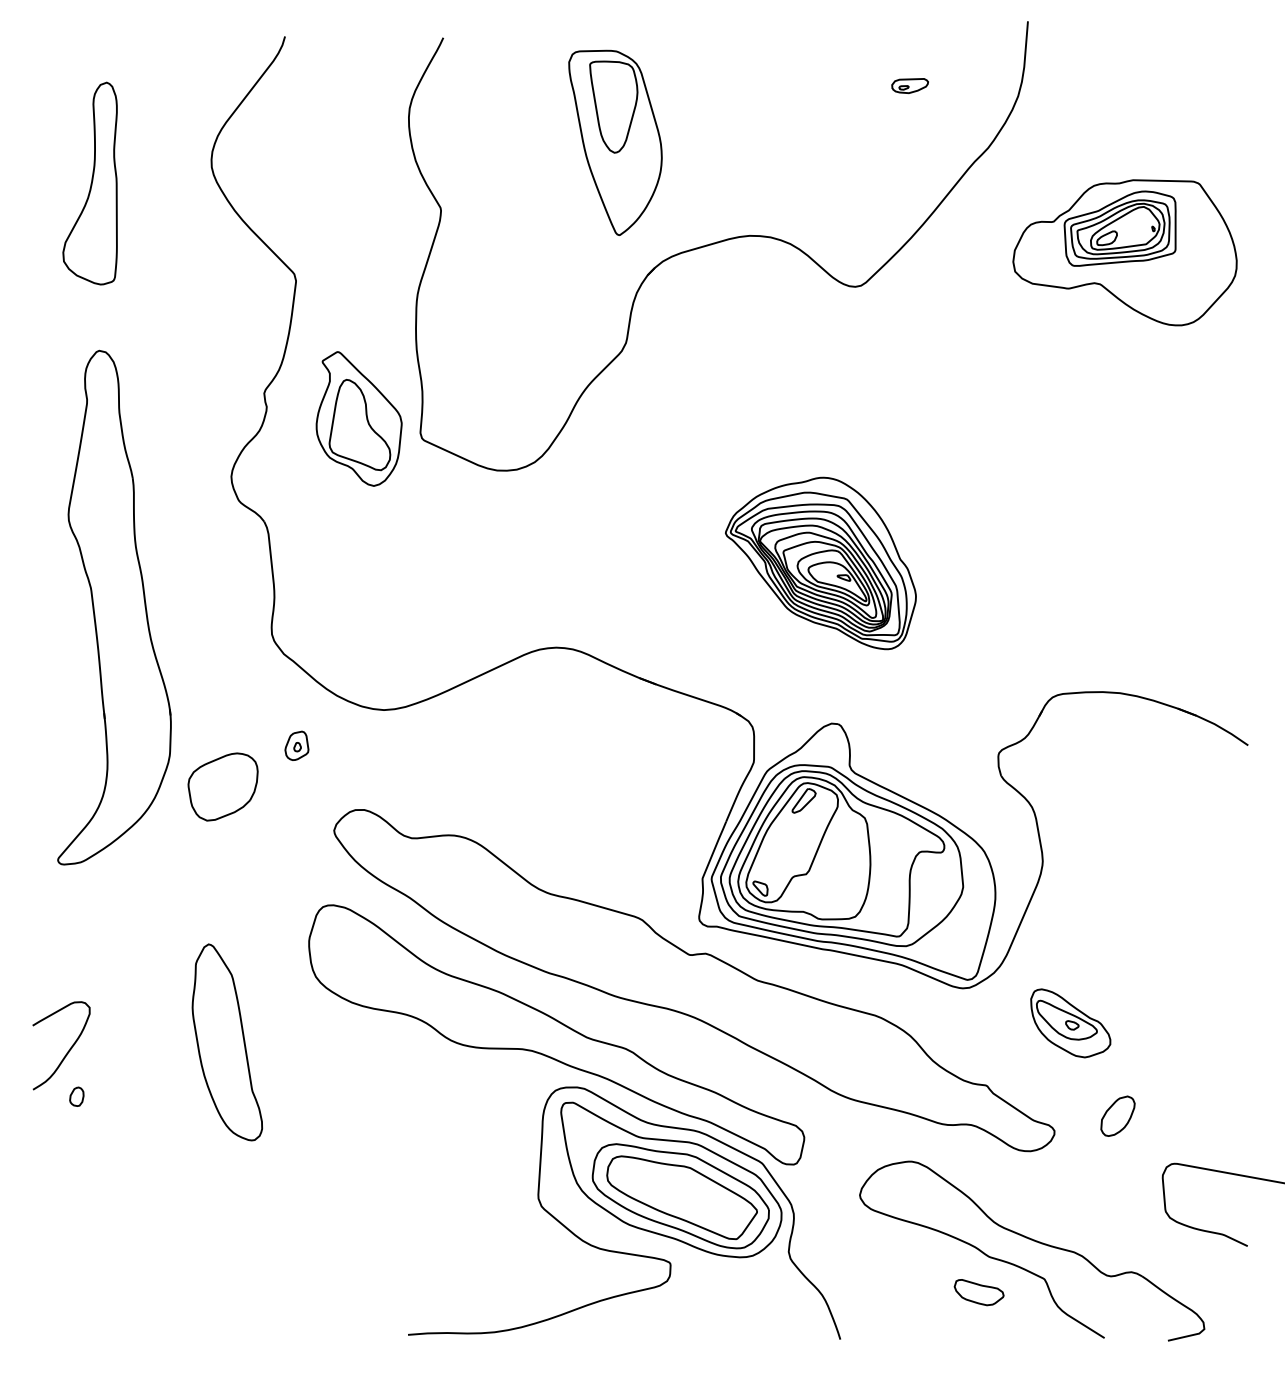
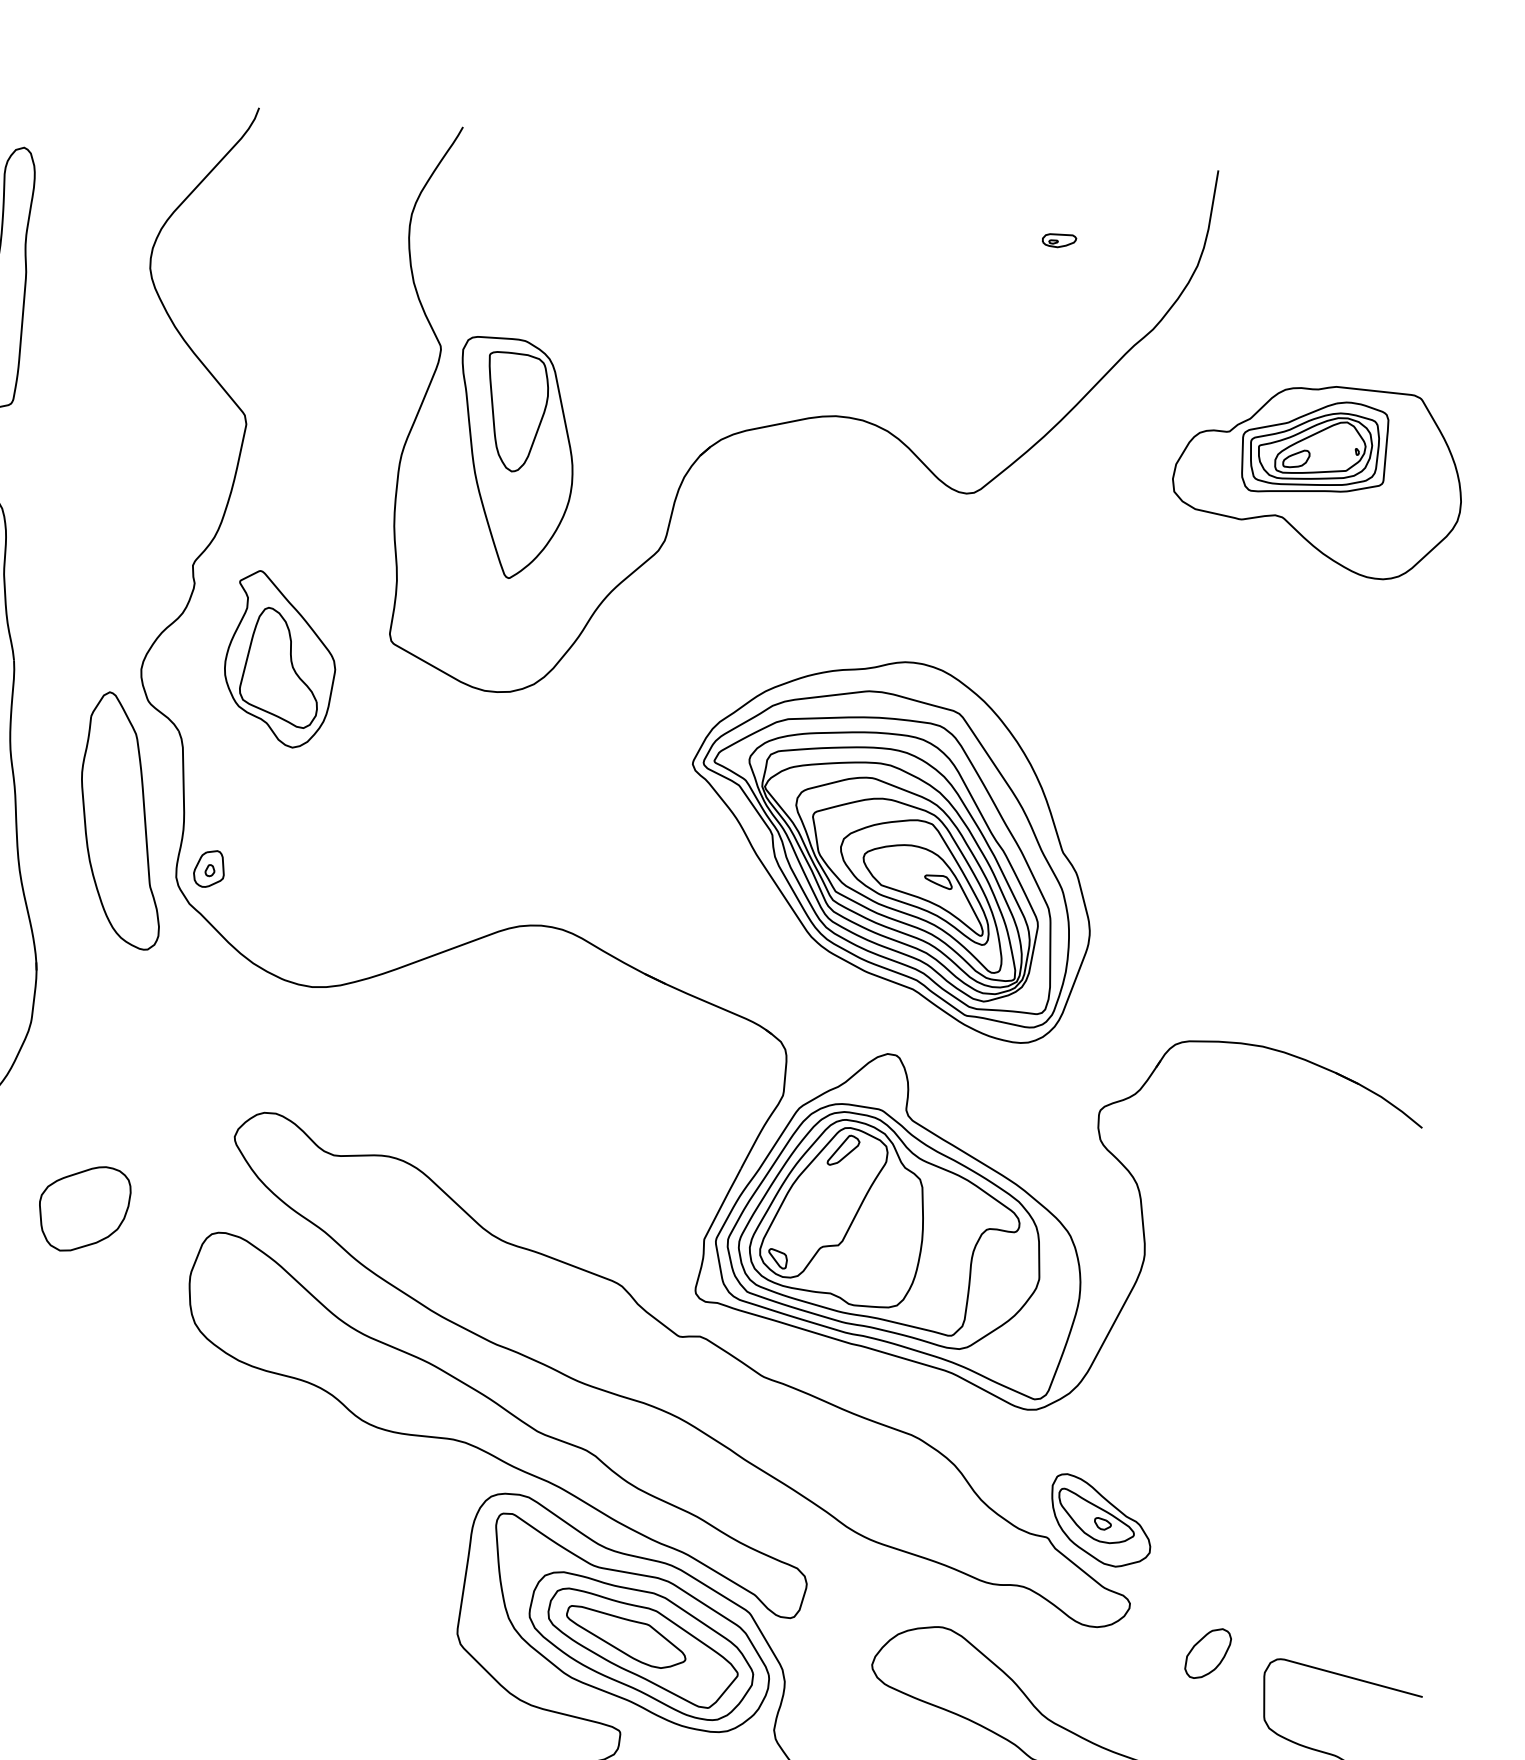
part: (909, 85) -> (1058, 240), size x0.71
part: (615, 142) -> (514, 458), moved
part: (358, 418) -> (280, 658), moved
part: (820, 563) -> (891, 846), size x1.67
part: (296, 745) -> (208, 868), moved
part: (222, 786) -> (83, 1208), moved
part: (1070, 1023) -> (1100, 1521), moved
part: (227, 1042) -> (123, 820), moved
part: (1117, 1115) -> (1207, 1652), moved
part: (668, 1190) -> (625, 1637), added

